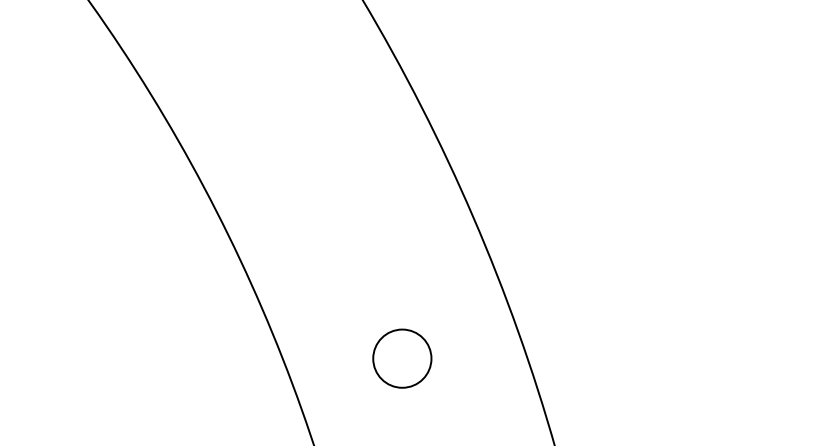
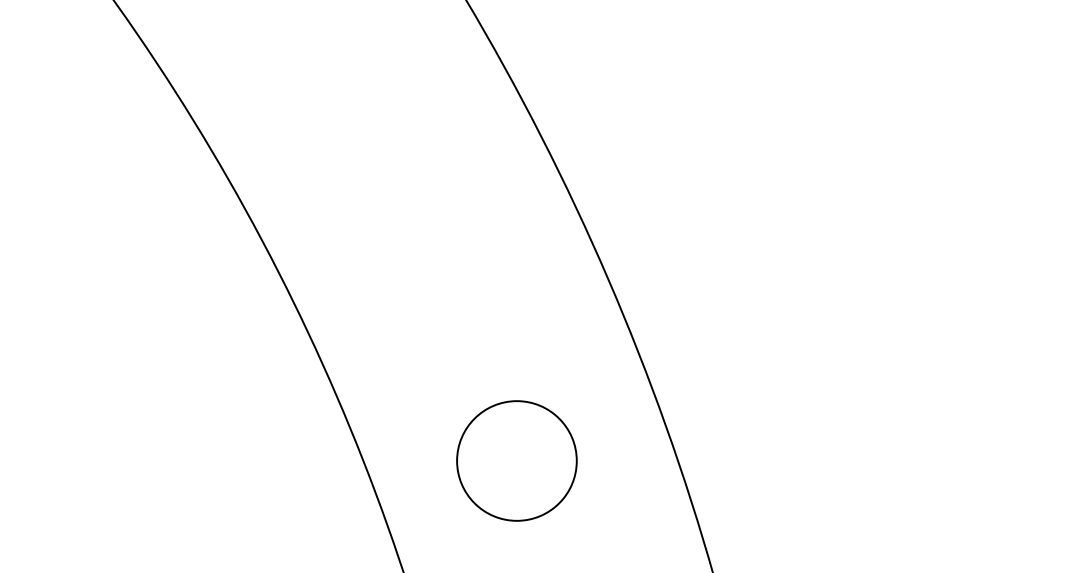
circle: (402, 358) -> (517, 460), size x1.6

